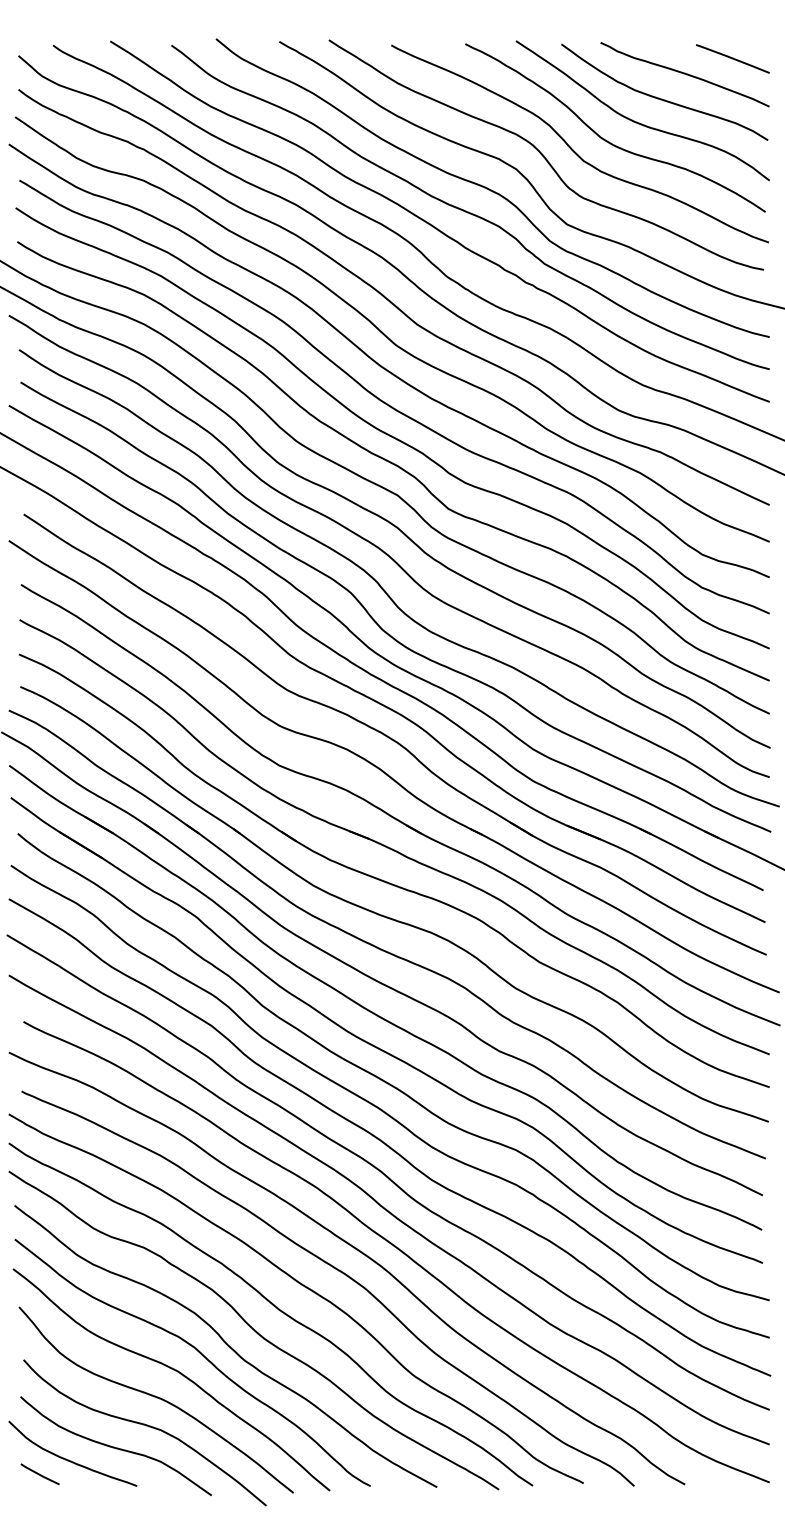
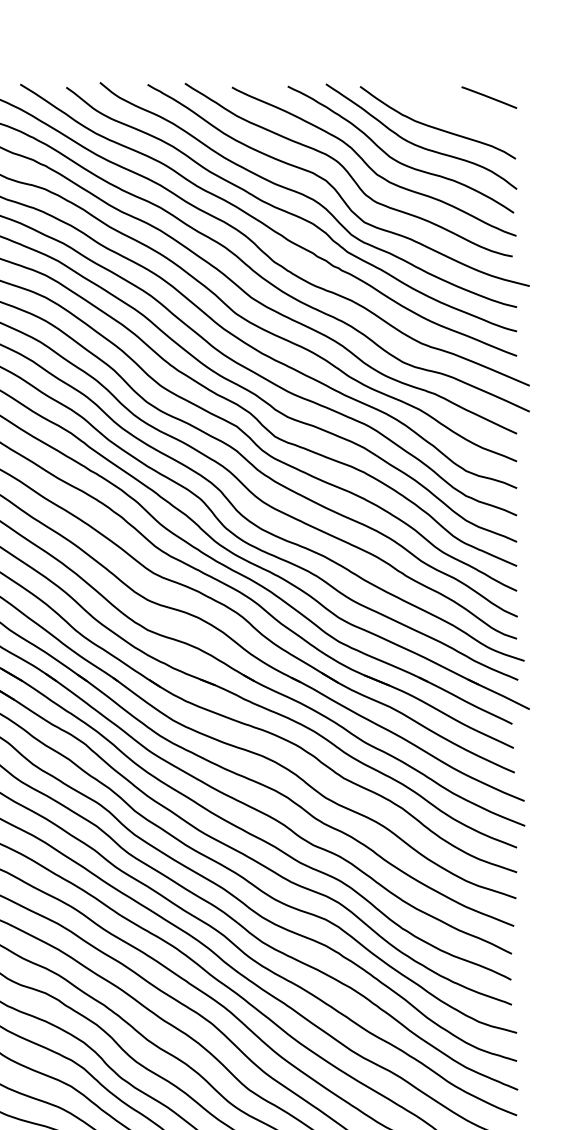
curve: (684, 74) -> (452, 109), removed

